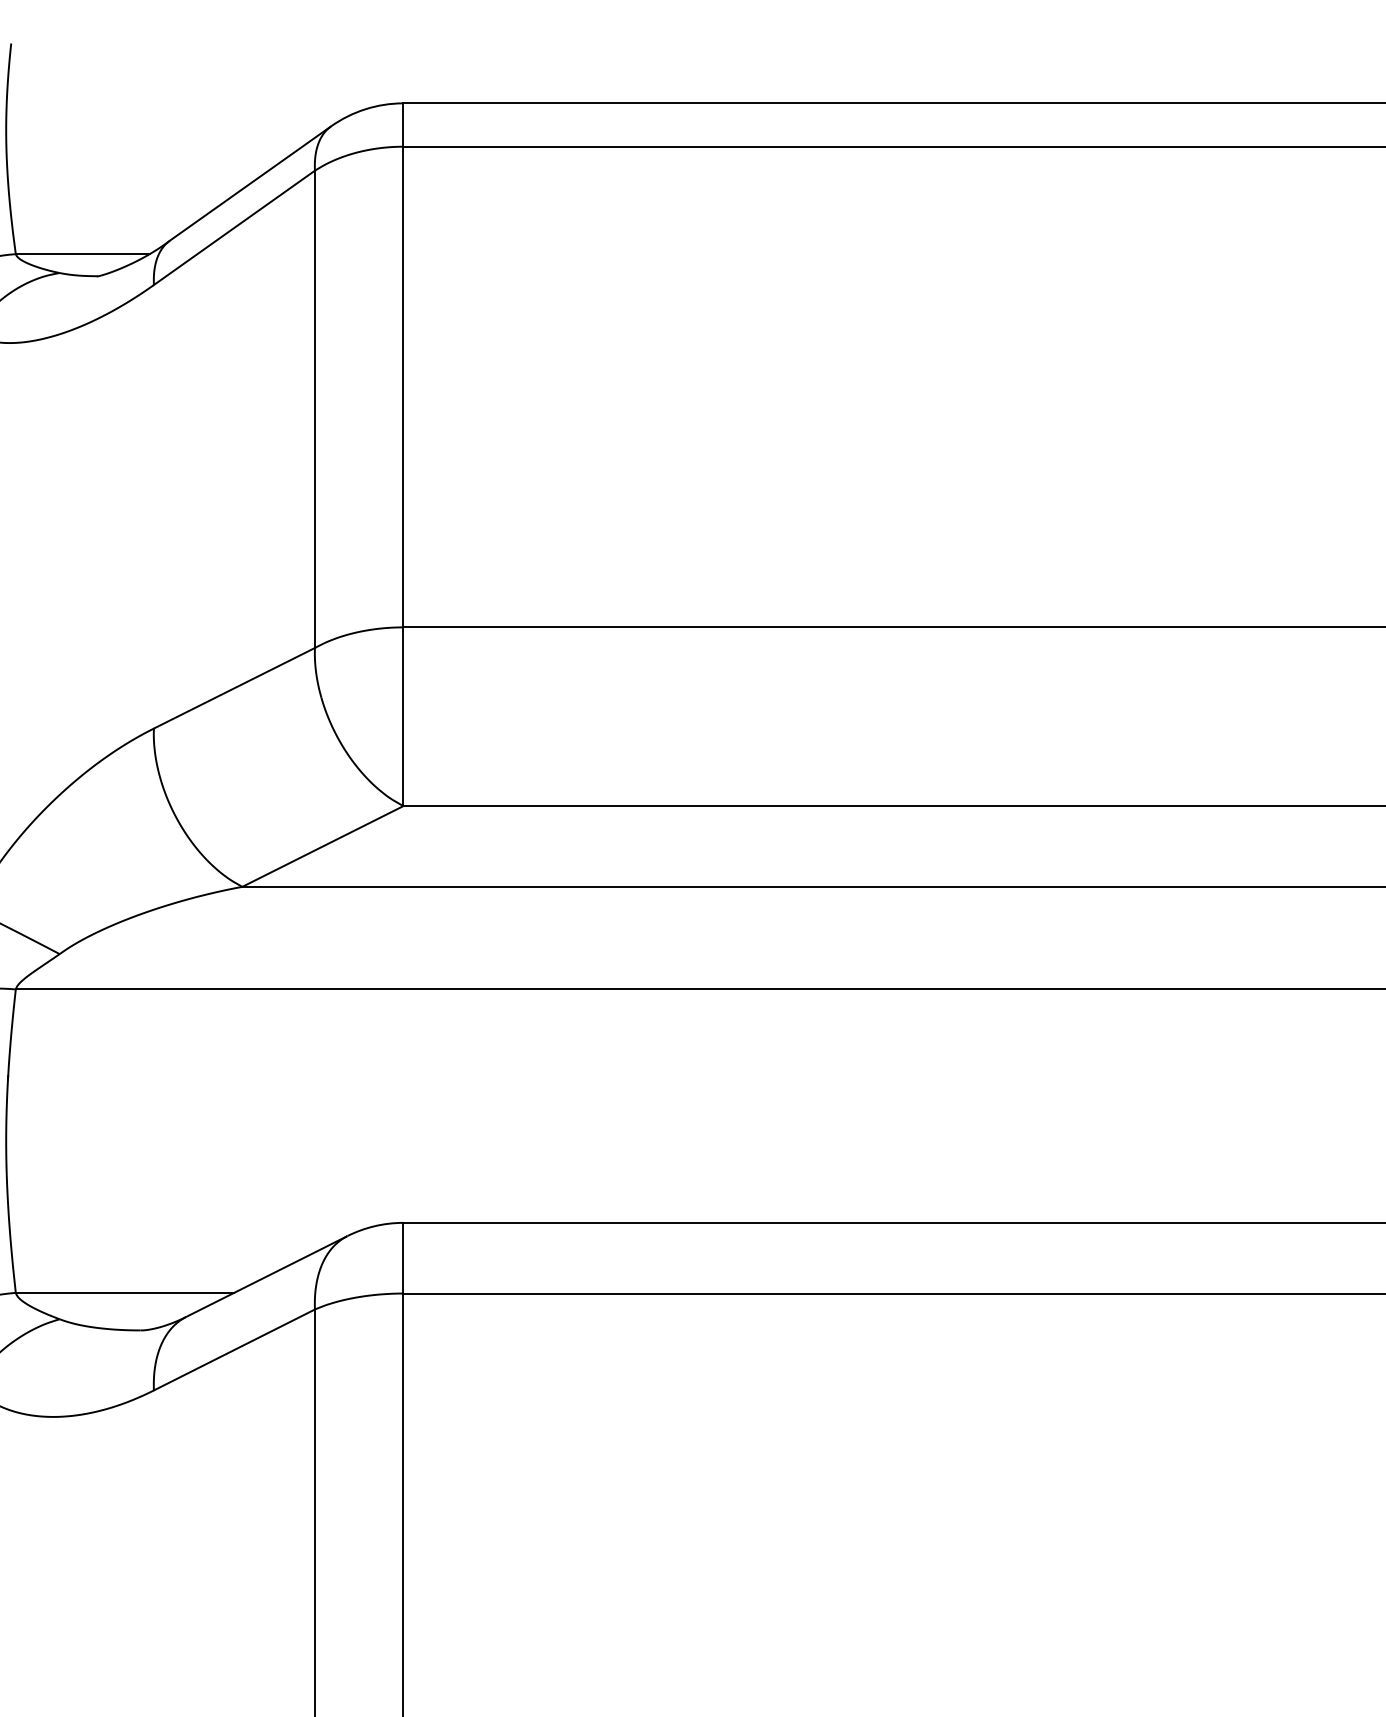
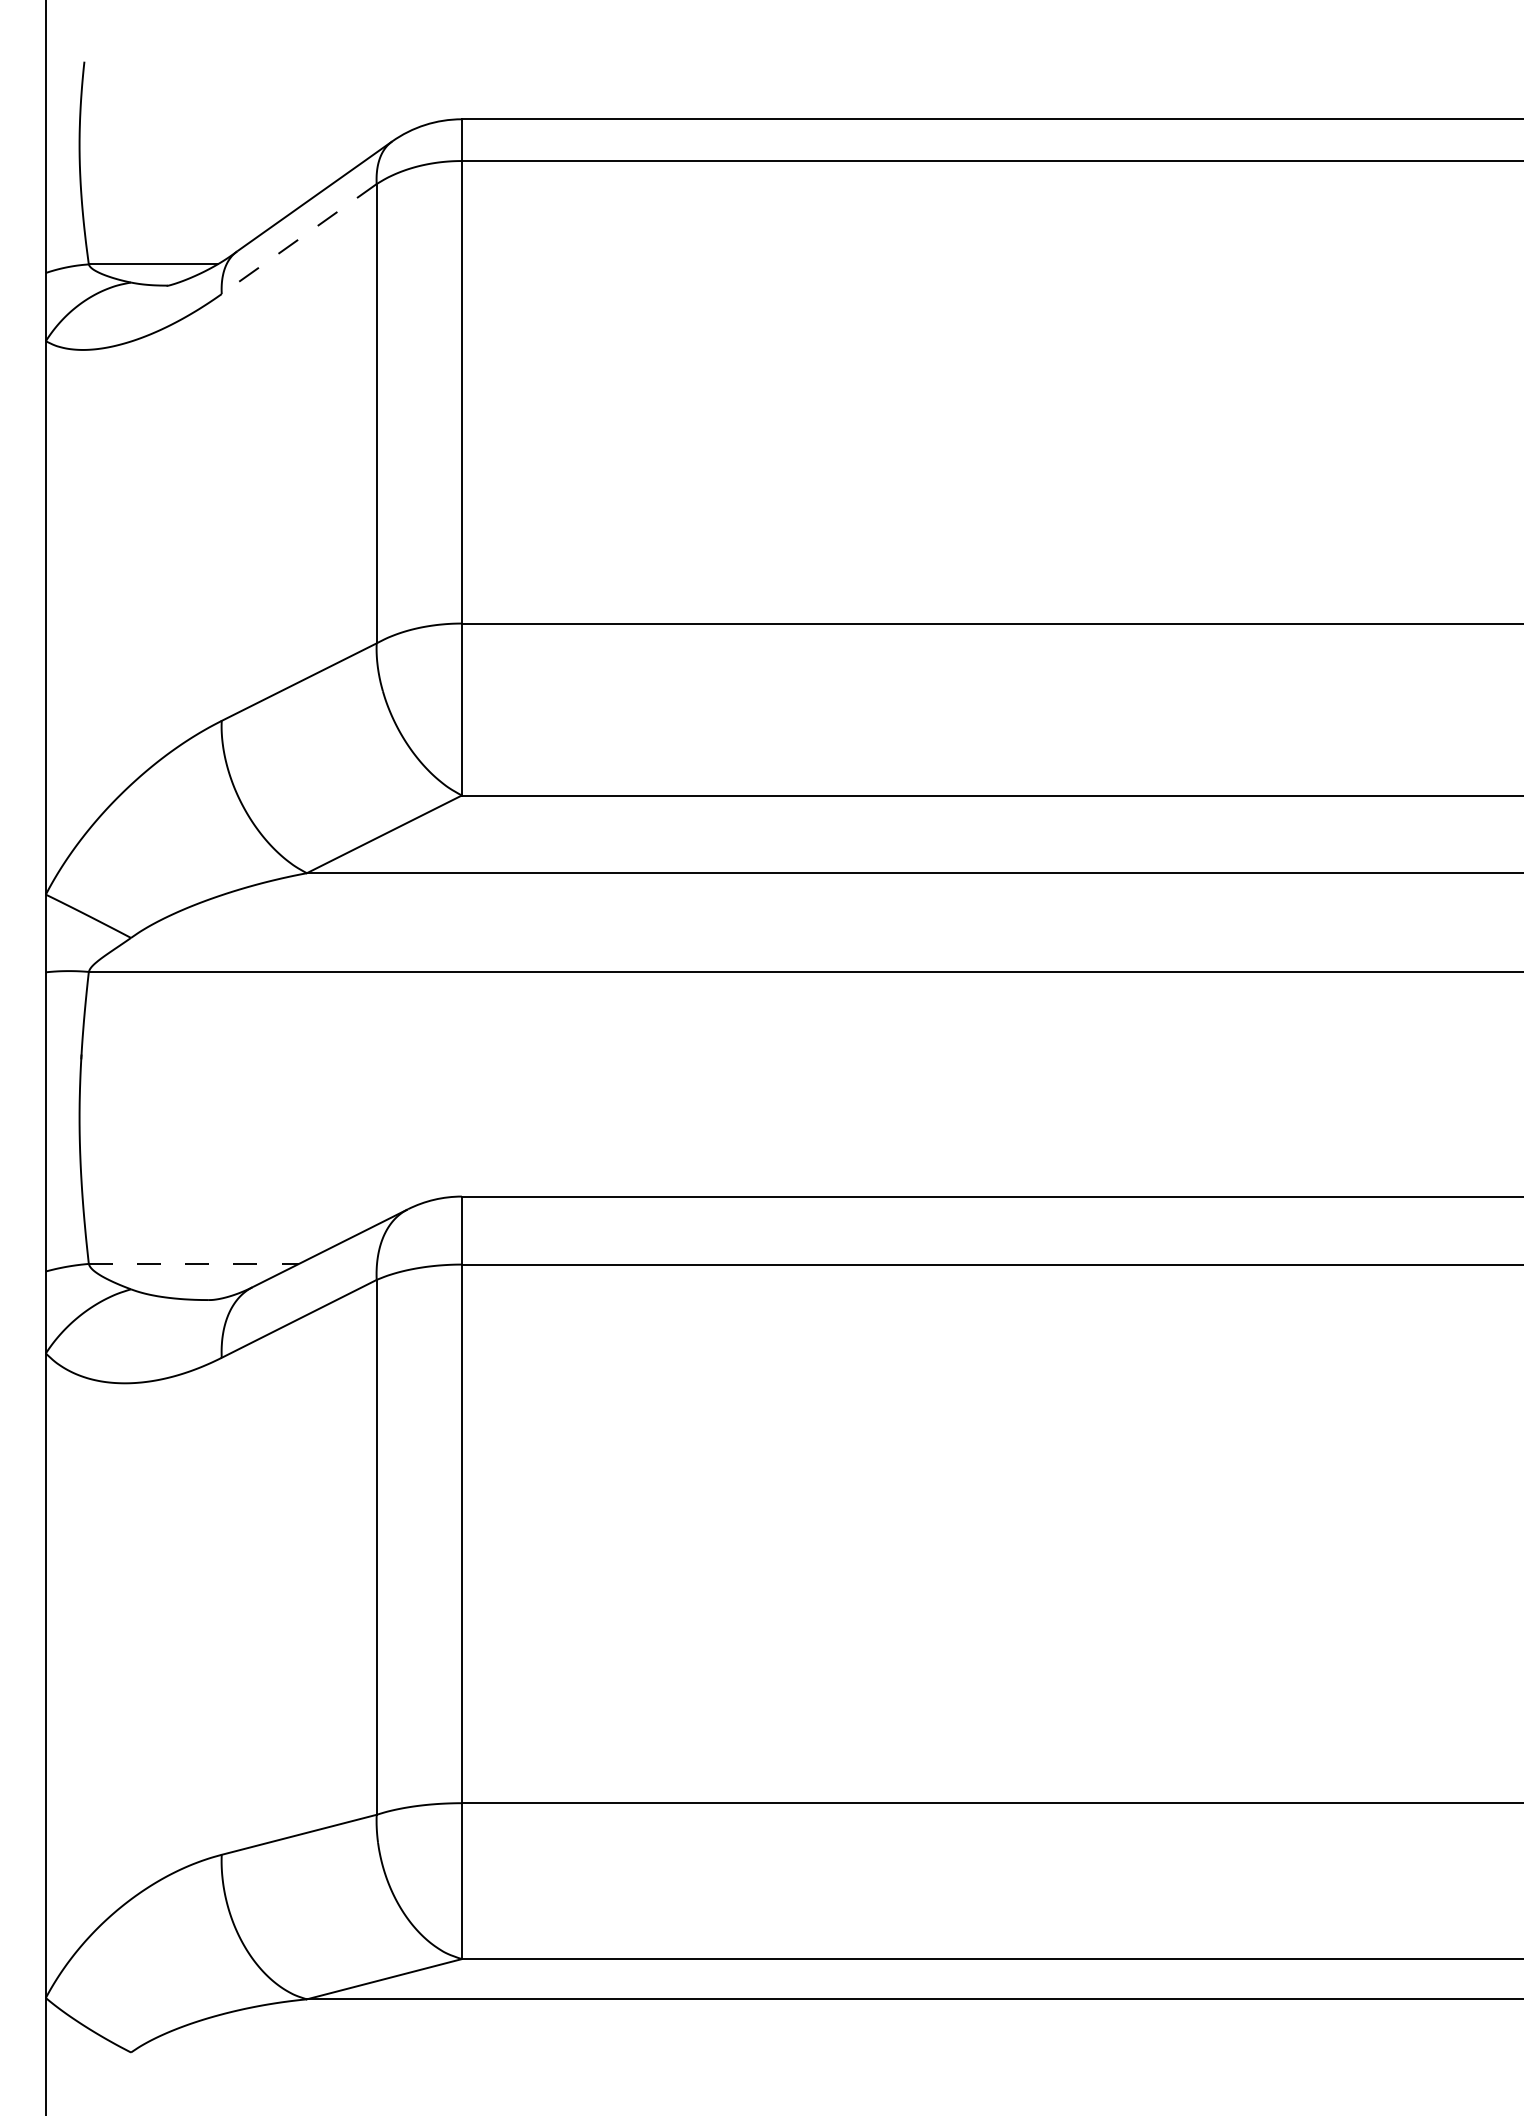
line: (234, 228) -> (299, 239), solid -> dashed
line: (125, 1292) -> (194, 1263), solid -> dashed

